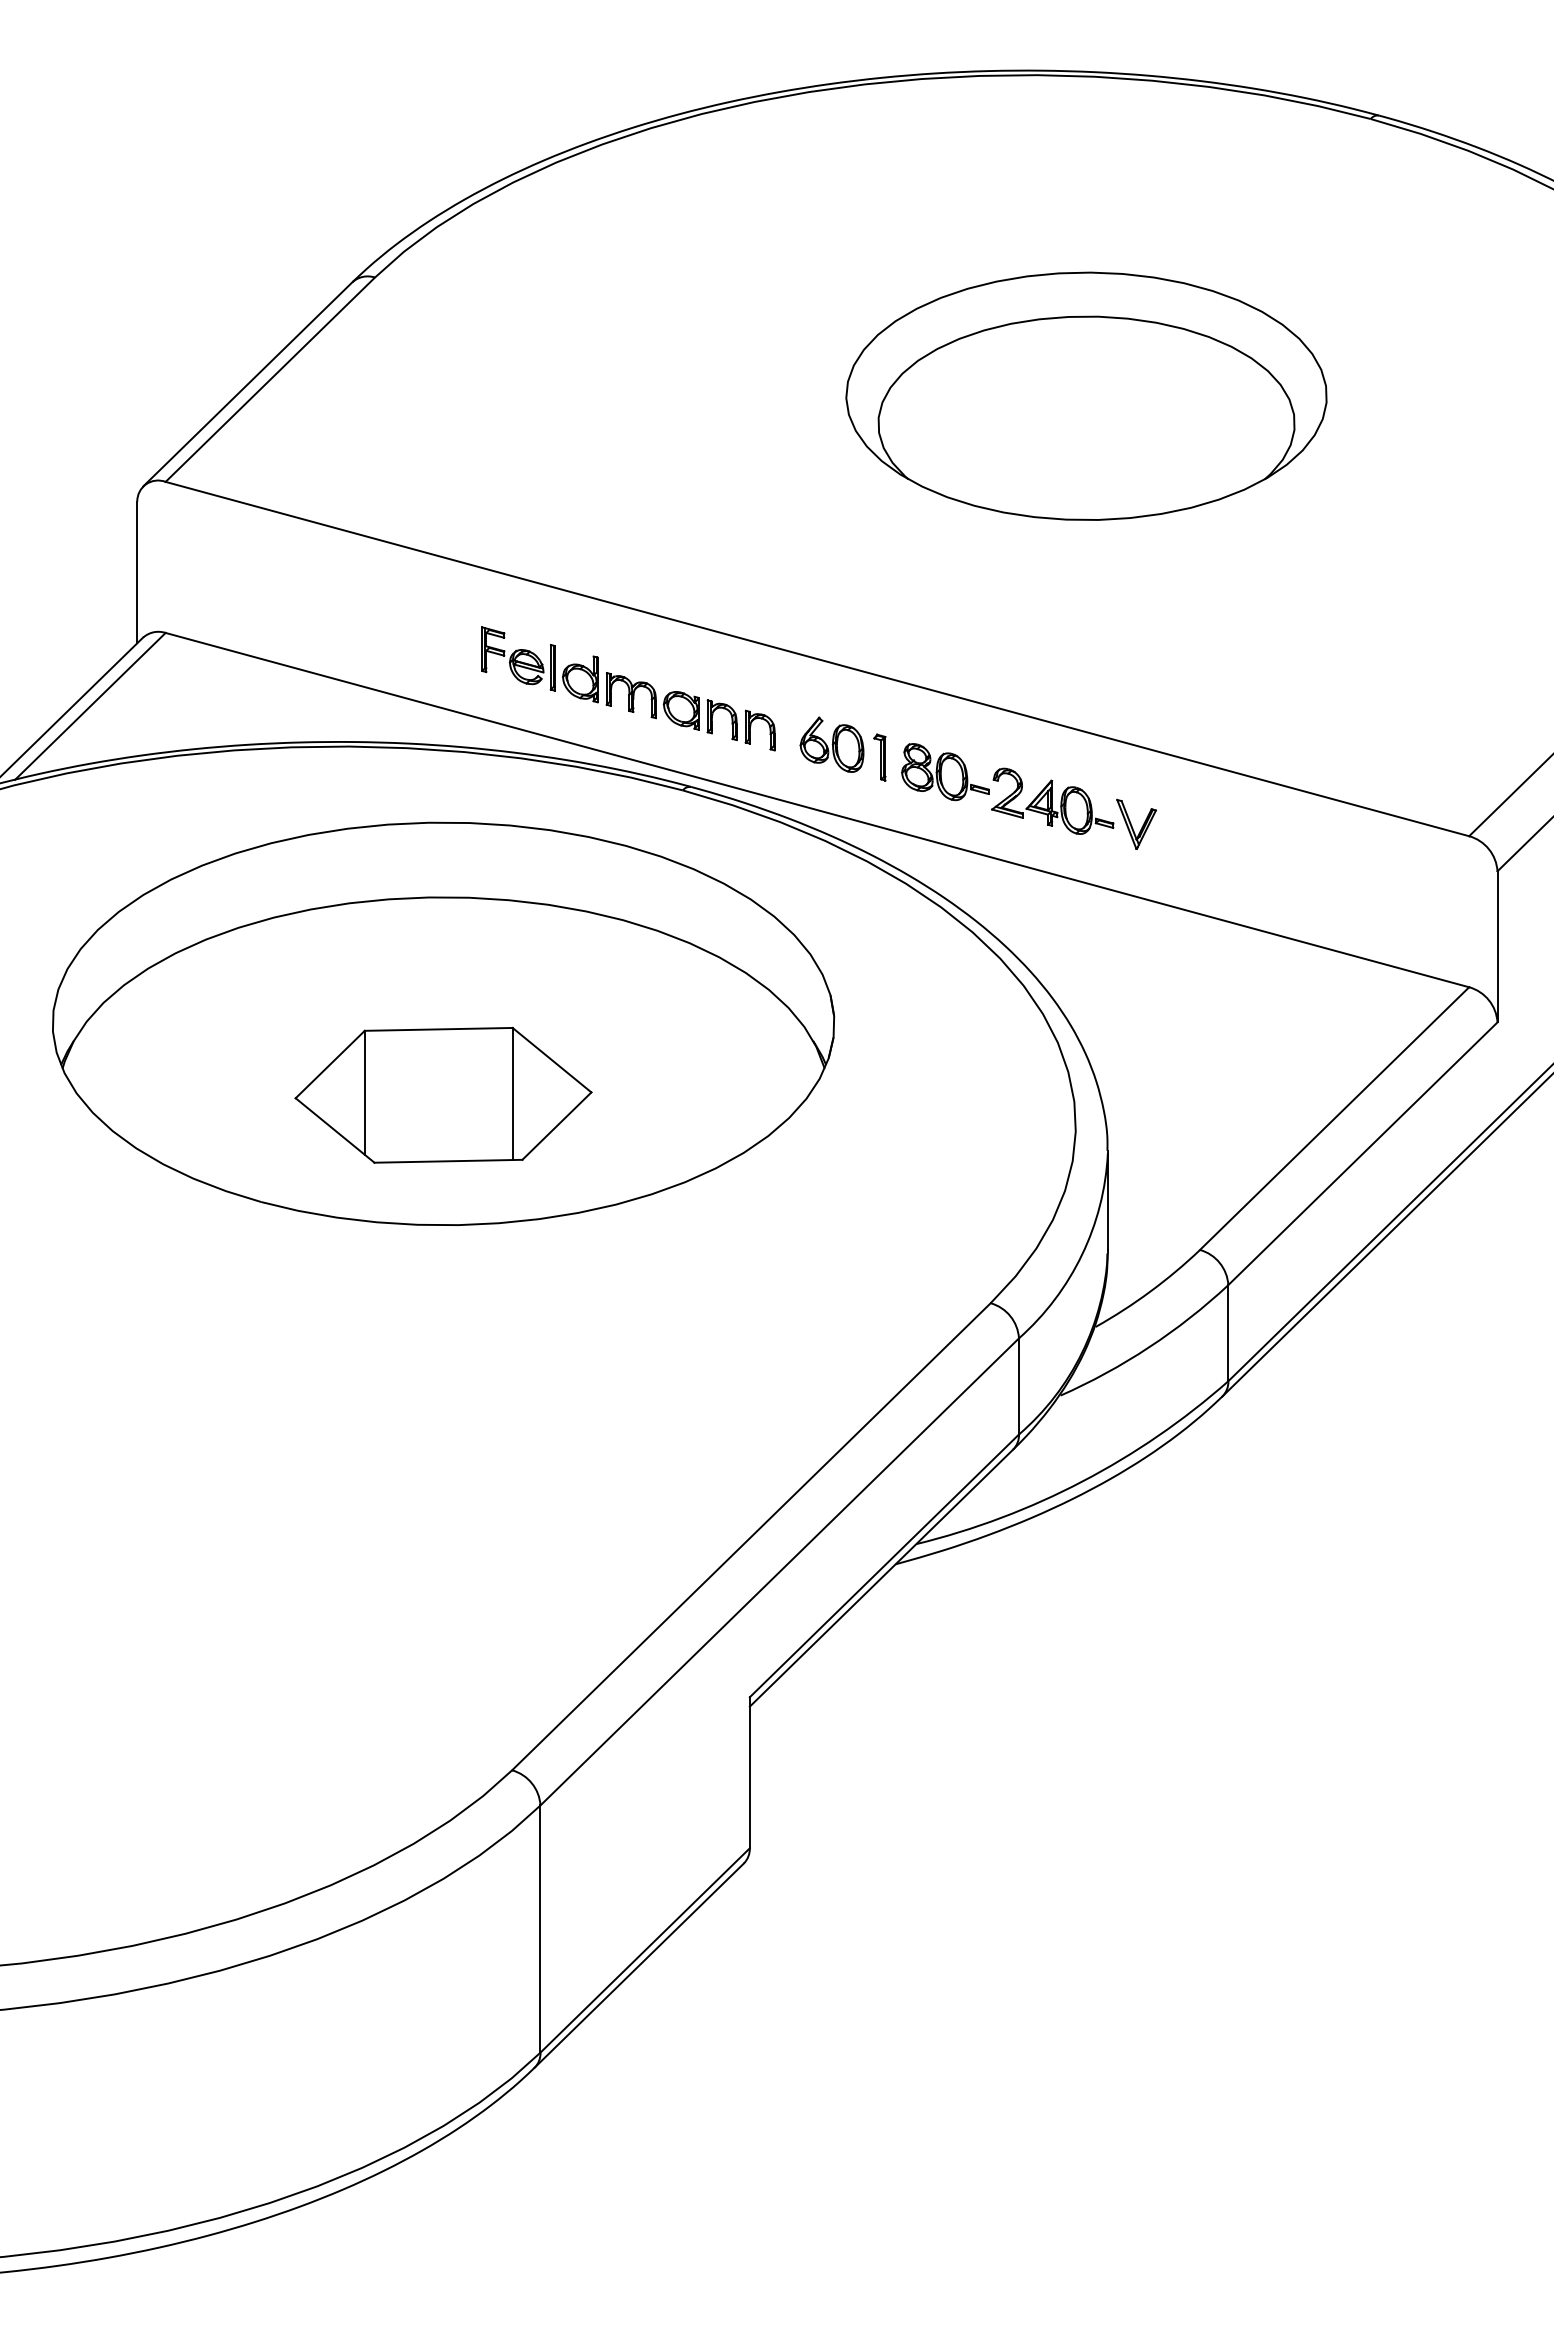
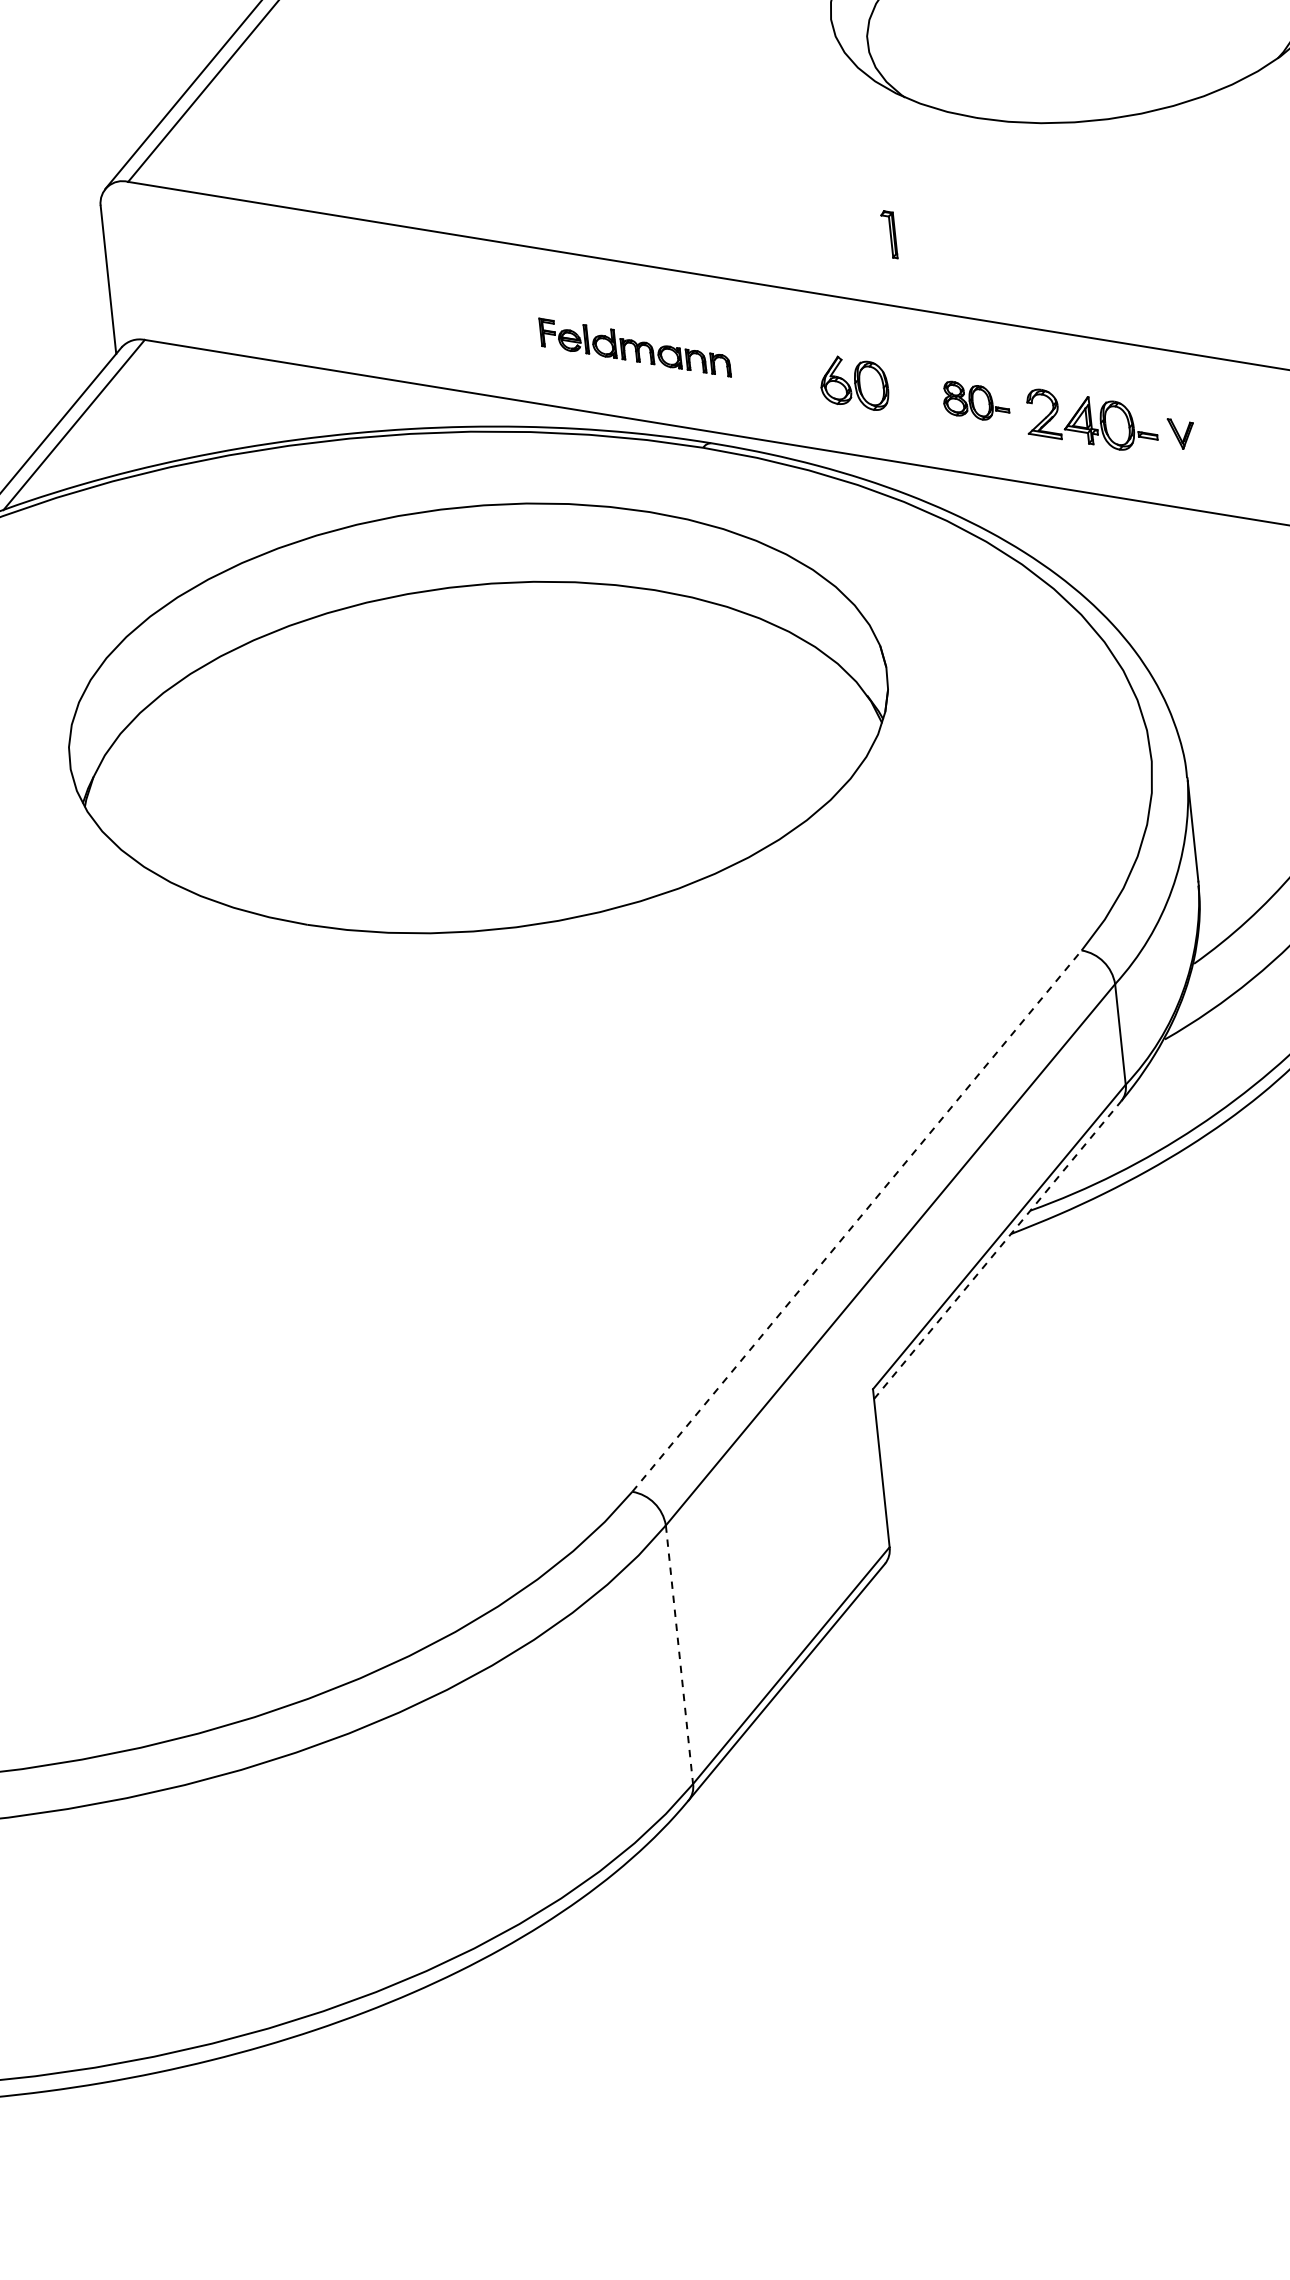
part: (628, 688) -> (635, 347), size x0.6
part: (879, 757) -> (888, 234), moved
part: (945, 772) -> (976, 400), size x0.7
part: (1136, 823) -> (1181, 432), size x0.6
part: (443, 1094) -> (486, 792), removed
line: (751, 1536) -> (857, 1220), solid -> dashed
line: (881, 1578) -> (997, 1250), solid -> dashed
line: (540, 1929) -> (679, 1655), solid -> dashed

